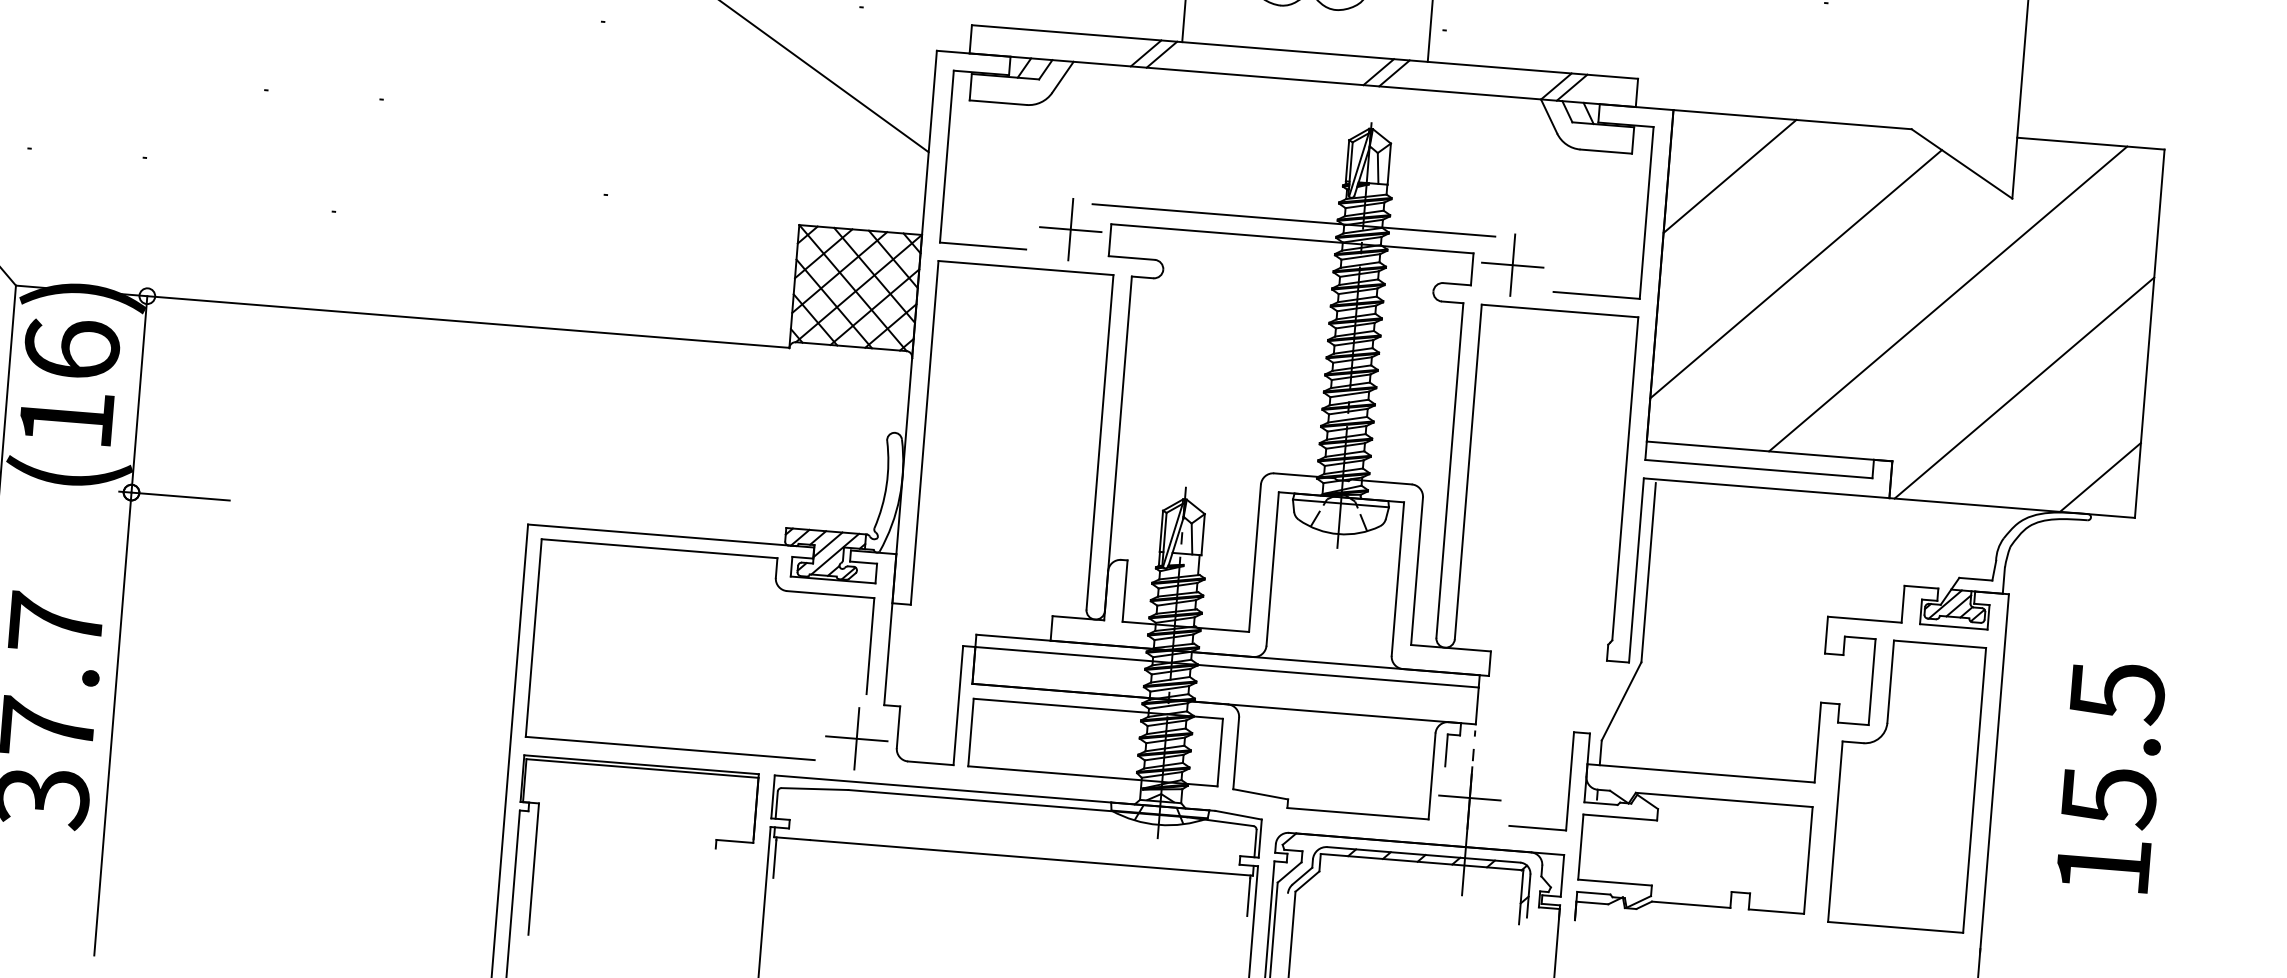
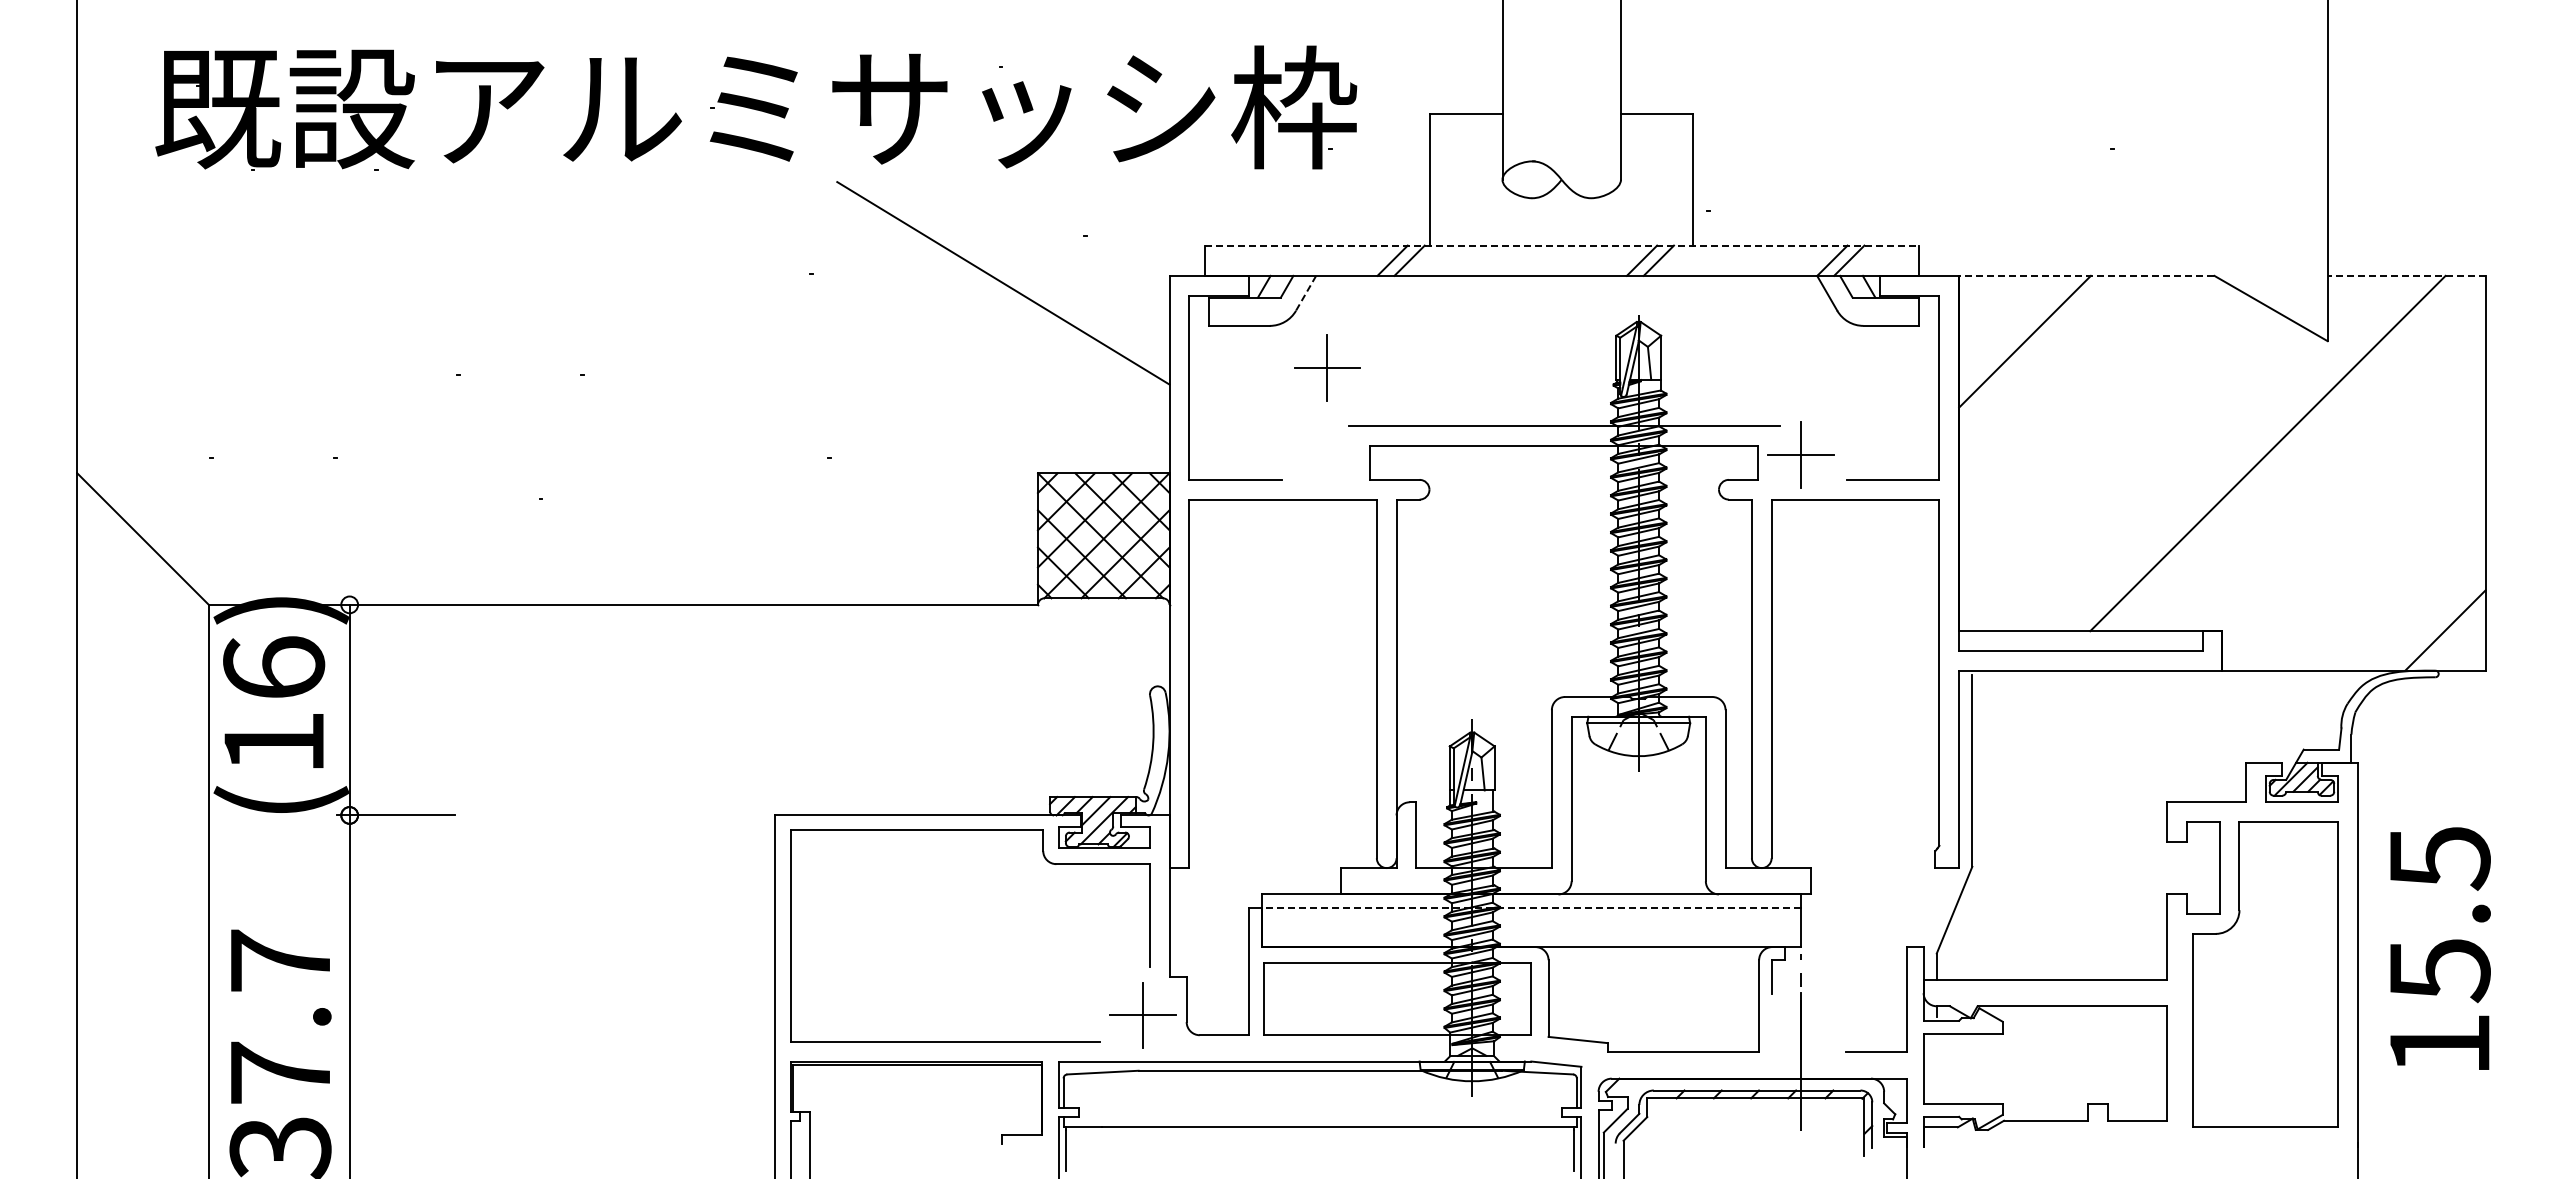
line: (1305, 51) -> (1562, 245), solid -> dashed
line: (1062, 77) -> (1305, 293), solid -> dashed
line: (1792, 119) -> (2086, 275), solid -> dashed
line: (2090, 143) -> (2406, 275), solid -> dashed
part: (1070, 229) -> (1327, 367), moved
line: (1795, 273) -> (2103, 439), removed
line: (2024, 387) -> (2356, 541), removed
line: (1227, 667) -> (1531, 907), solid -> dashed
text: (2111, 776) -> (2440, 948), moved
line: (1470, 798) -> (1801, 1026), removed

